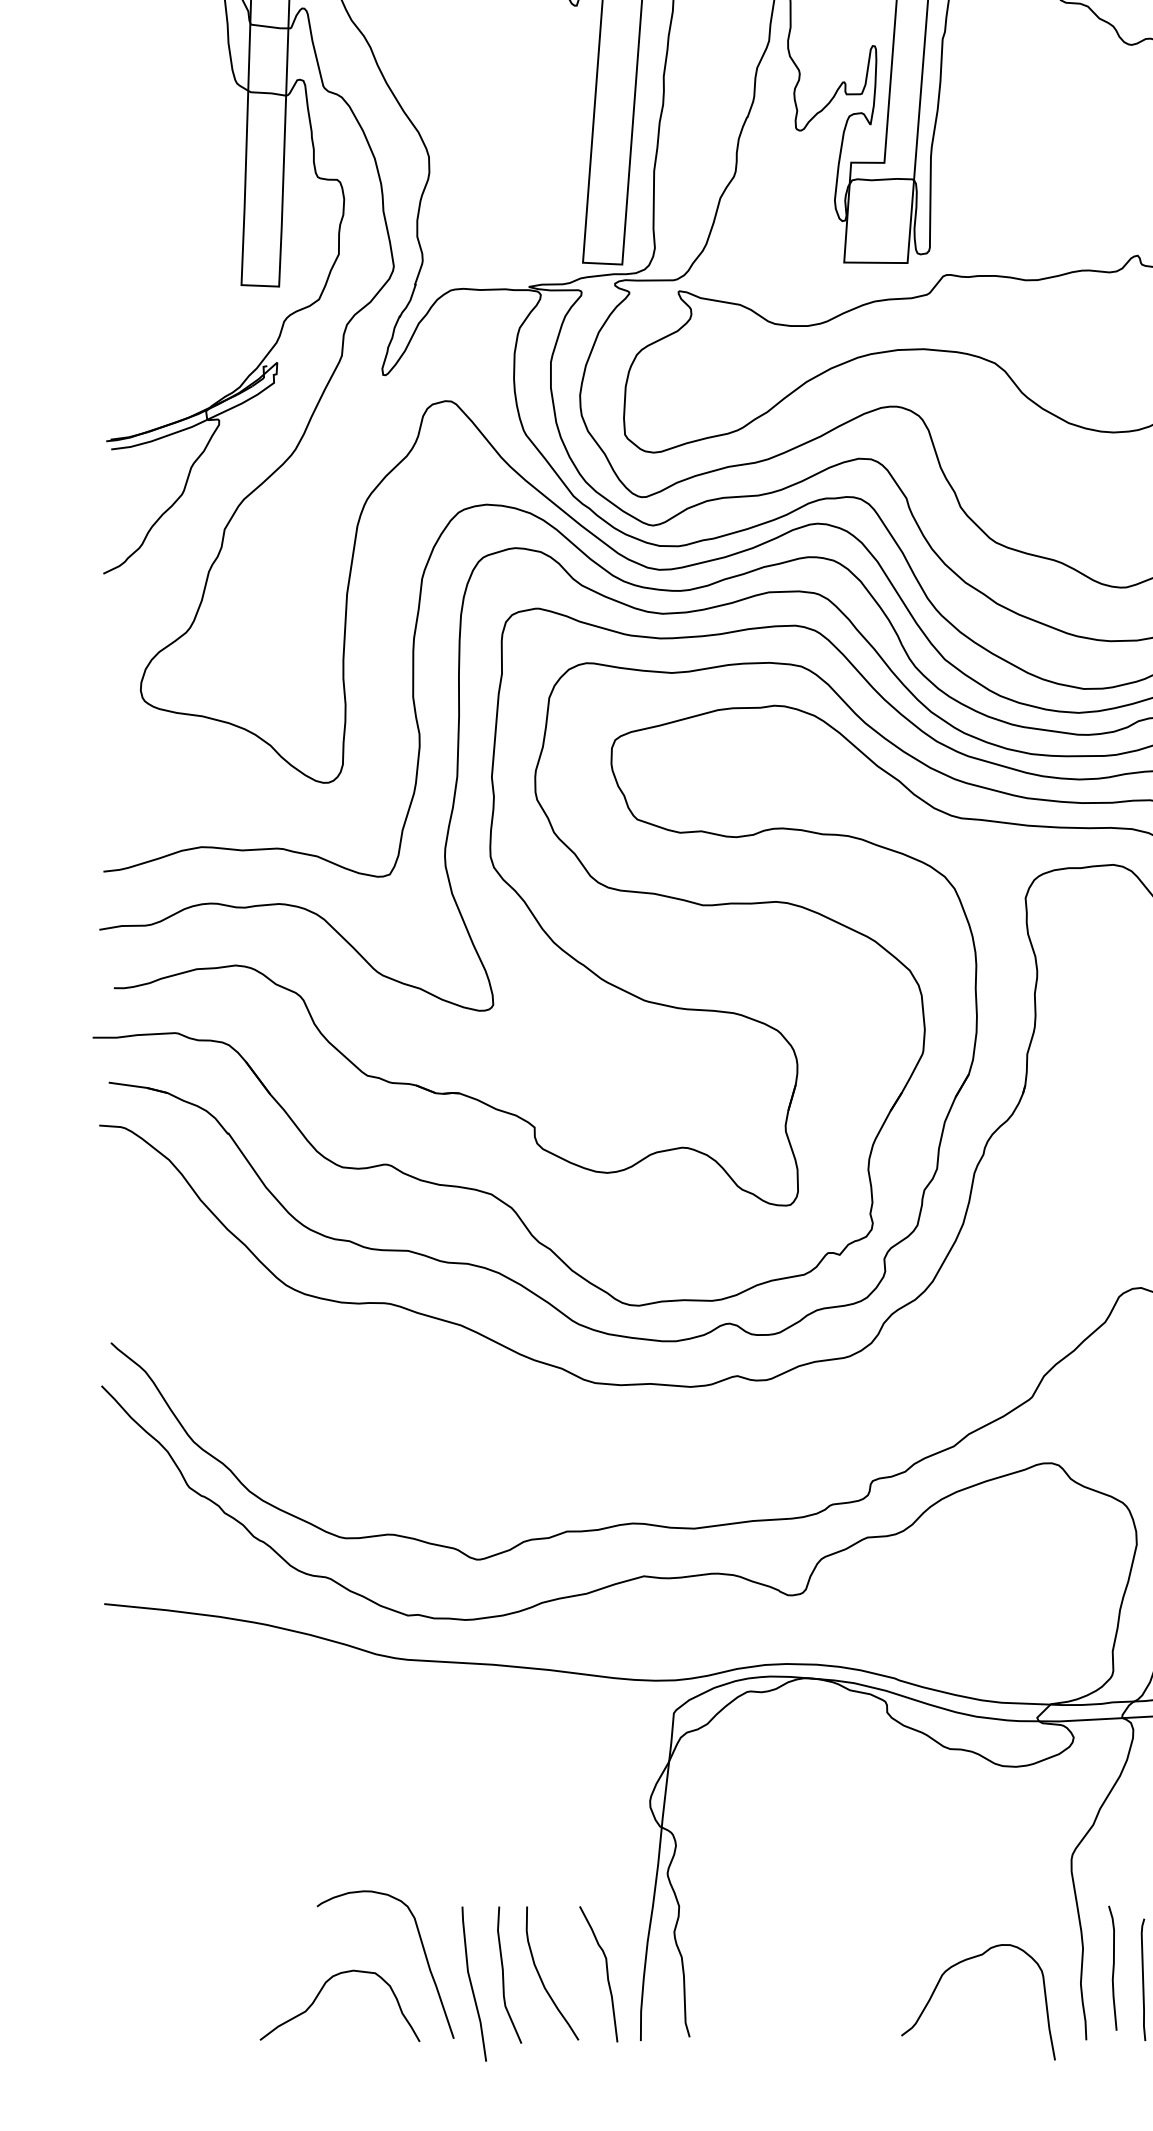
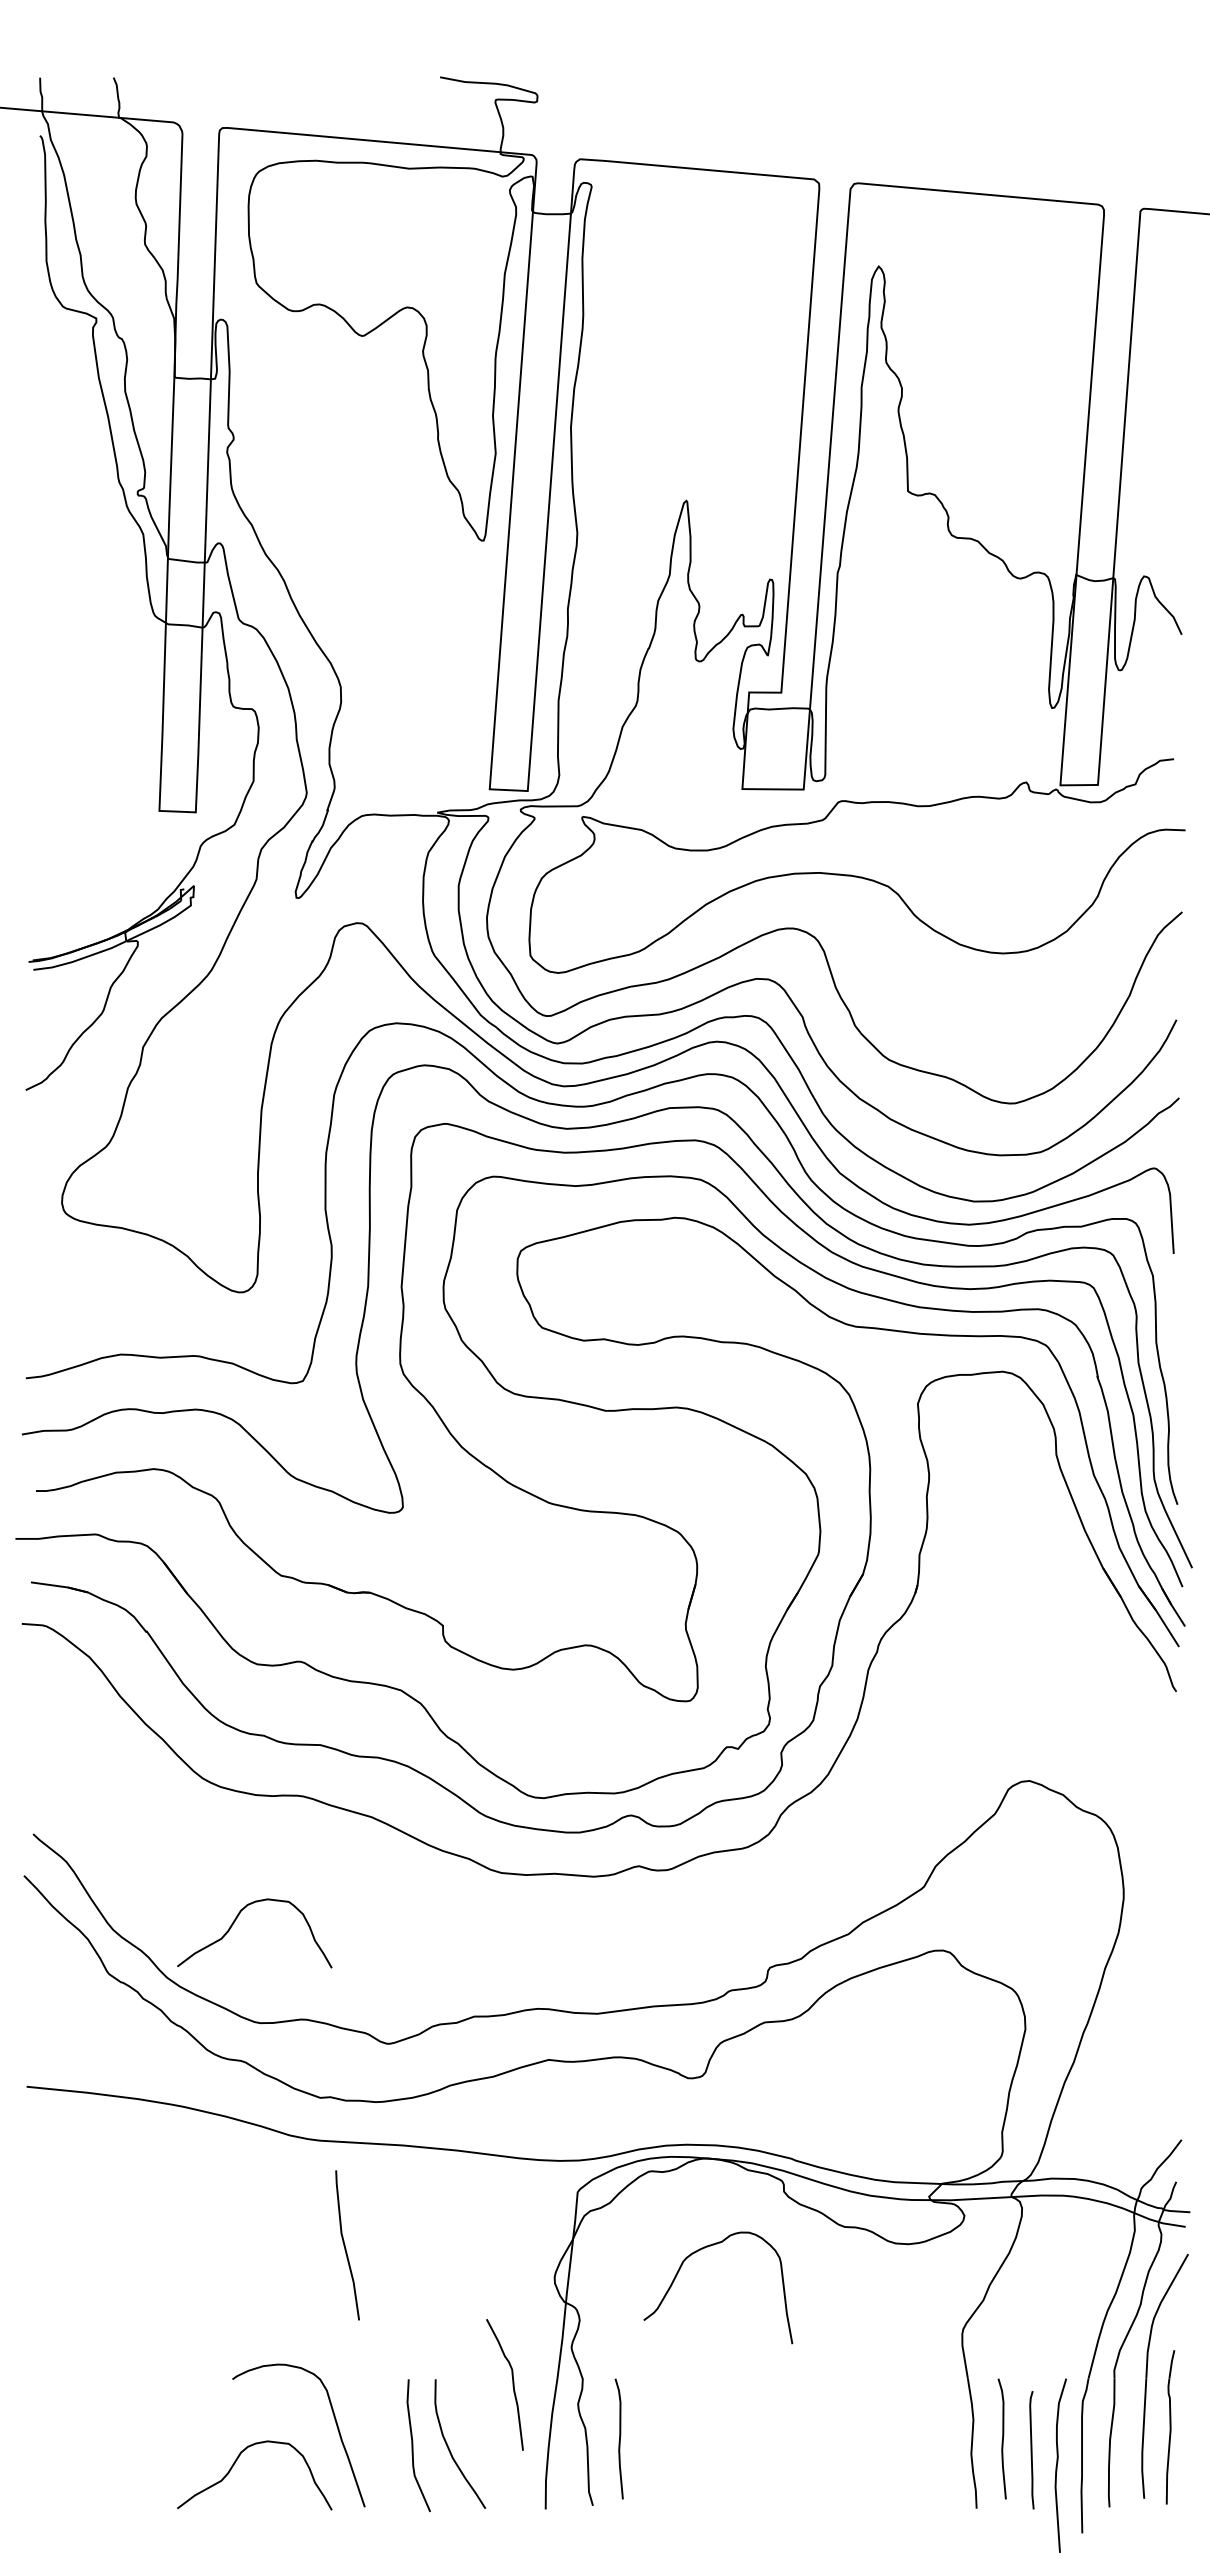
curve: (319, 1435) -> (234, 1923), added
curve: (965, 1961) -> (705, 2248), moved
curve: (717, 1967) -> (619, 2438), added
curve: (606, 1973) -> (512, 2384), moved
line: (472, 1984) -> (345, 2245), moved

